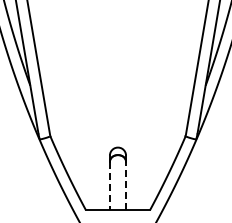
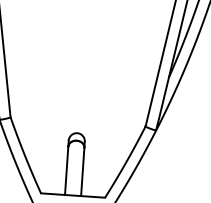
line: (126, 185) -> (83, 171), dashed -> solid
line: (109, 186) -> (66, 171), dashed -> solid

